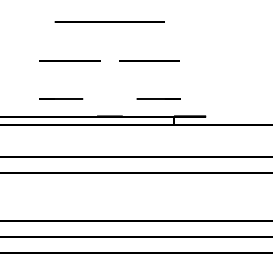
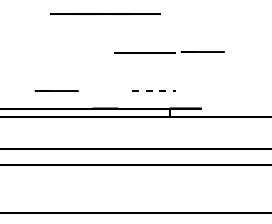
line: (207, 59) -> (203, 51), added
line: (69, 60) -> (65, 52), removed
arc: (170, 98) -> (166, 90), solid -> dashed

